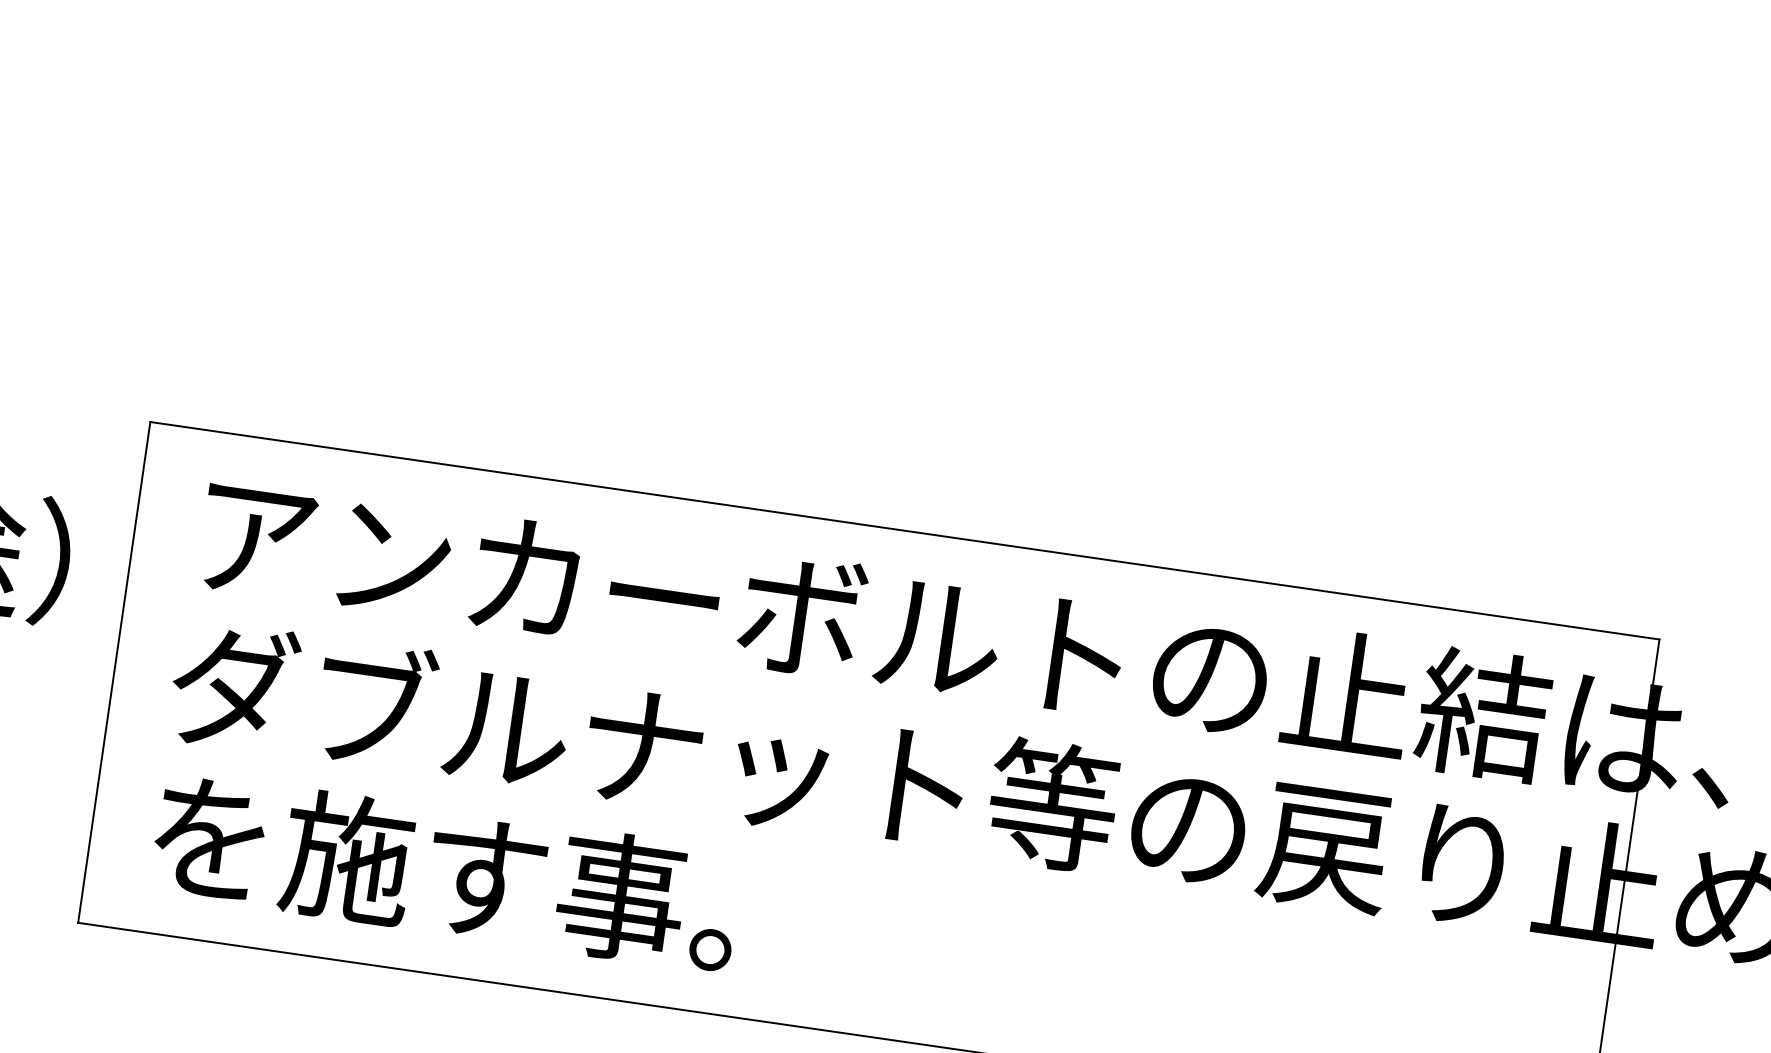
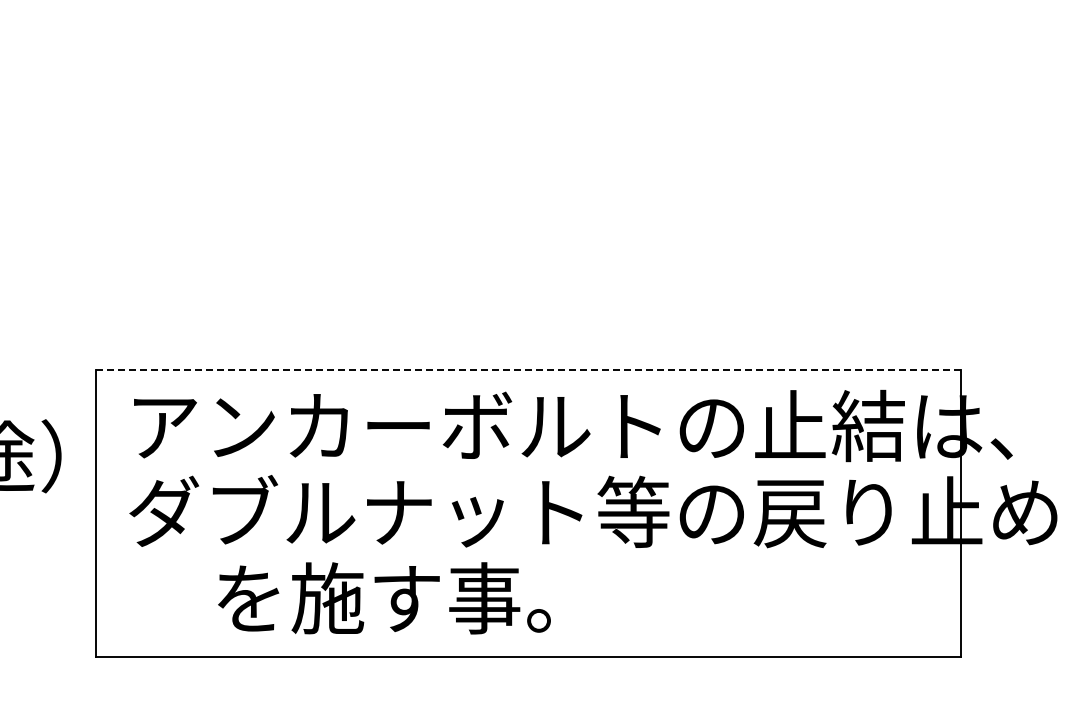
line: (905, 530) -> (528, 369), solid -> dashed
text: (446, 872) -> (384, 598), moved

